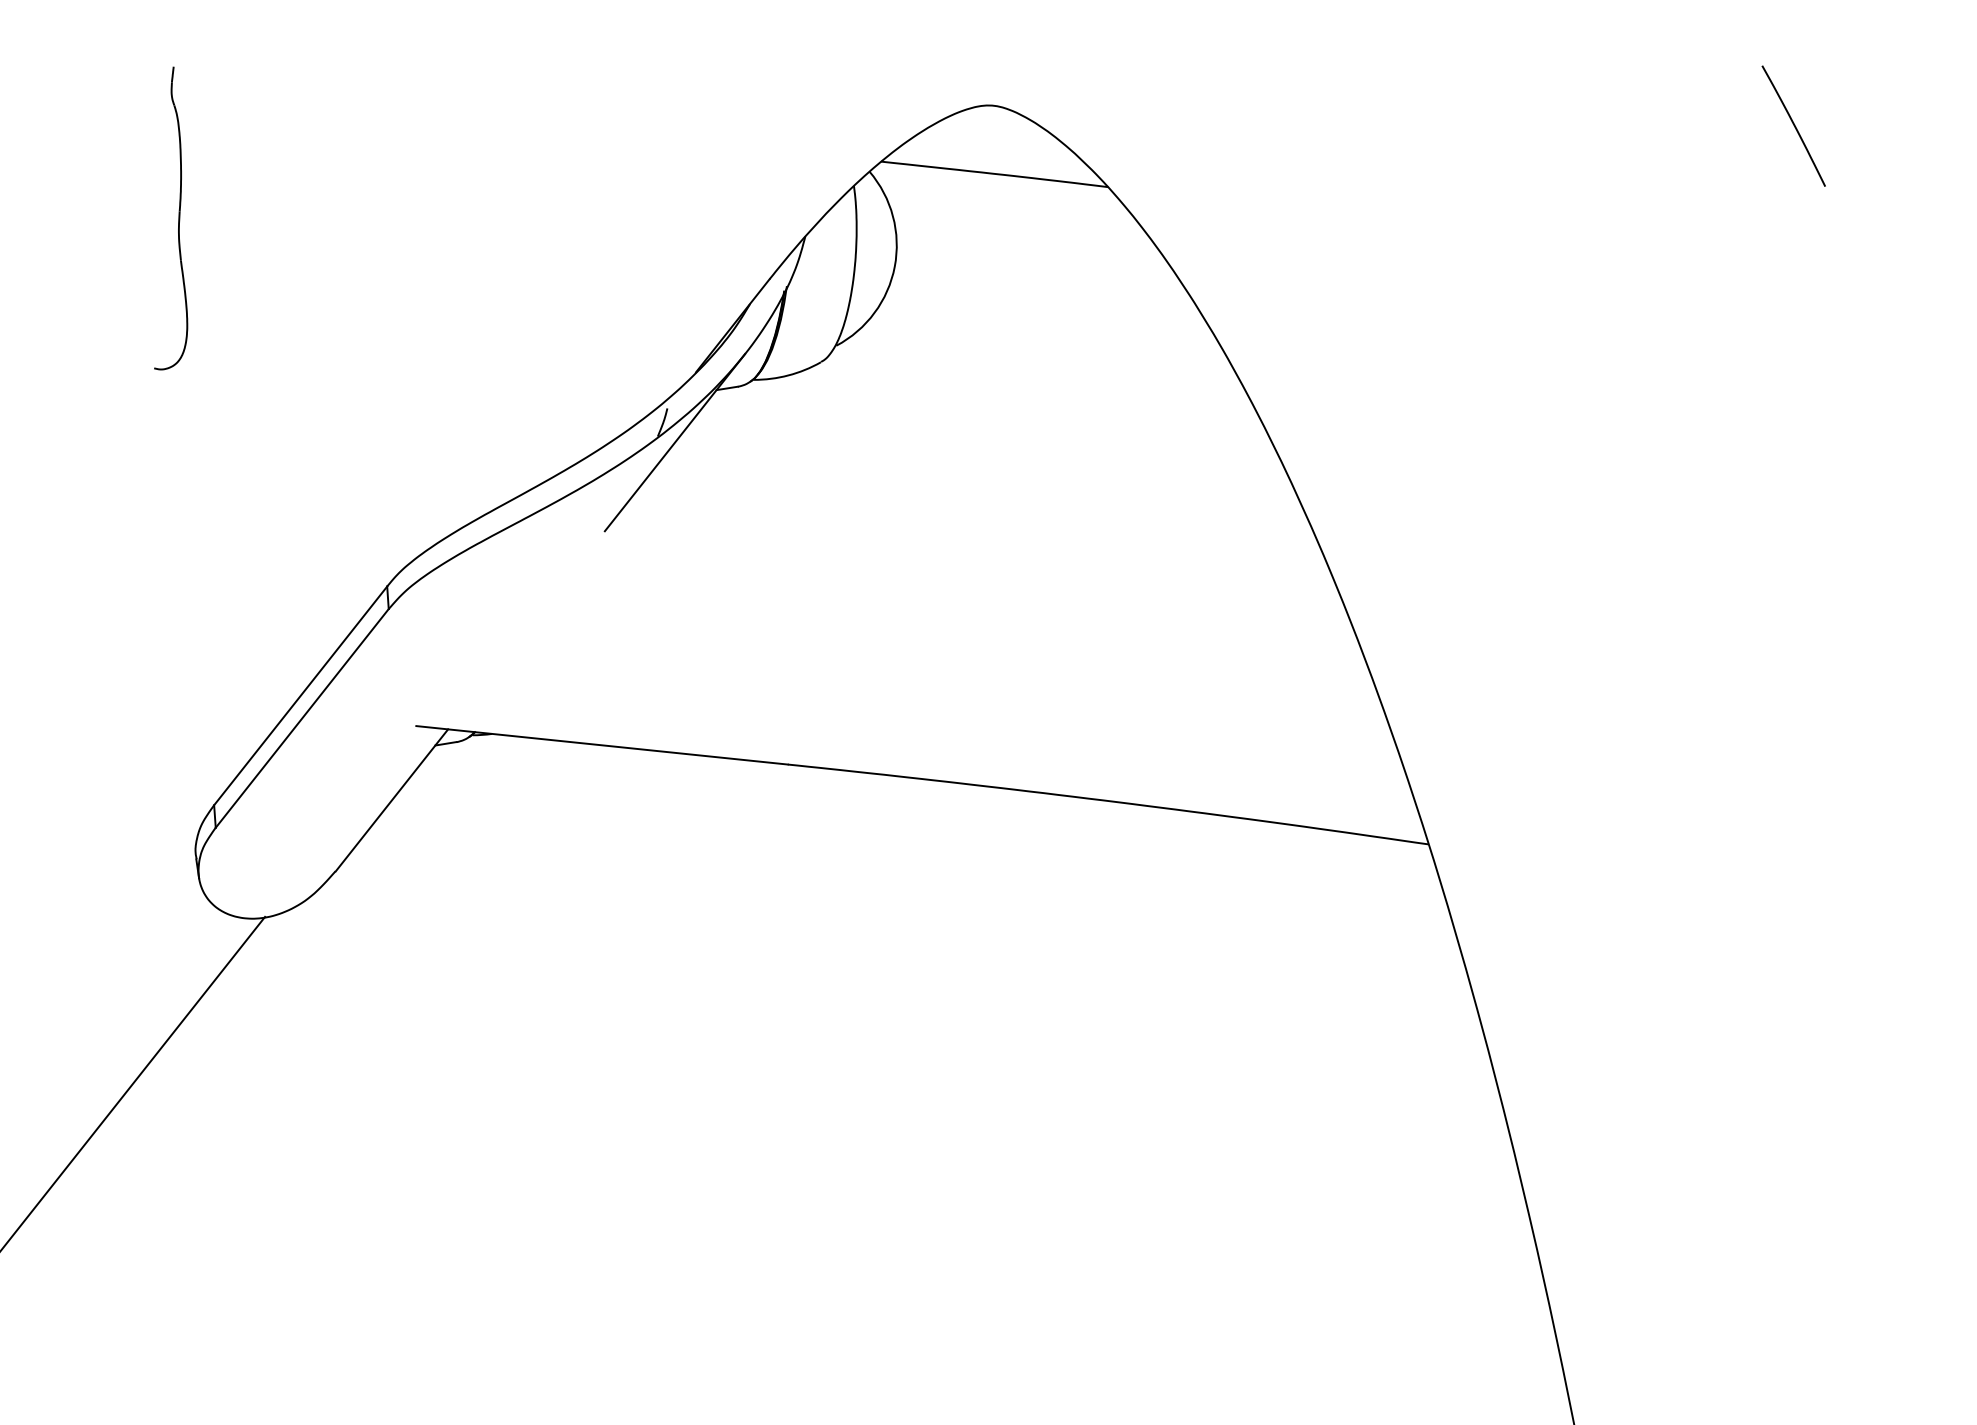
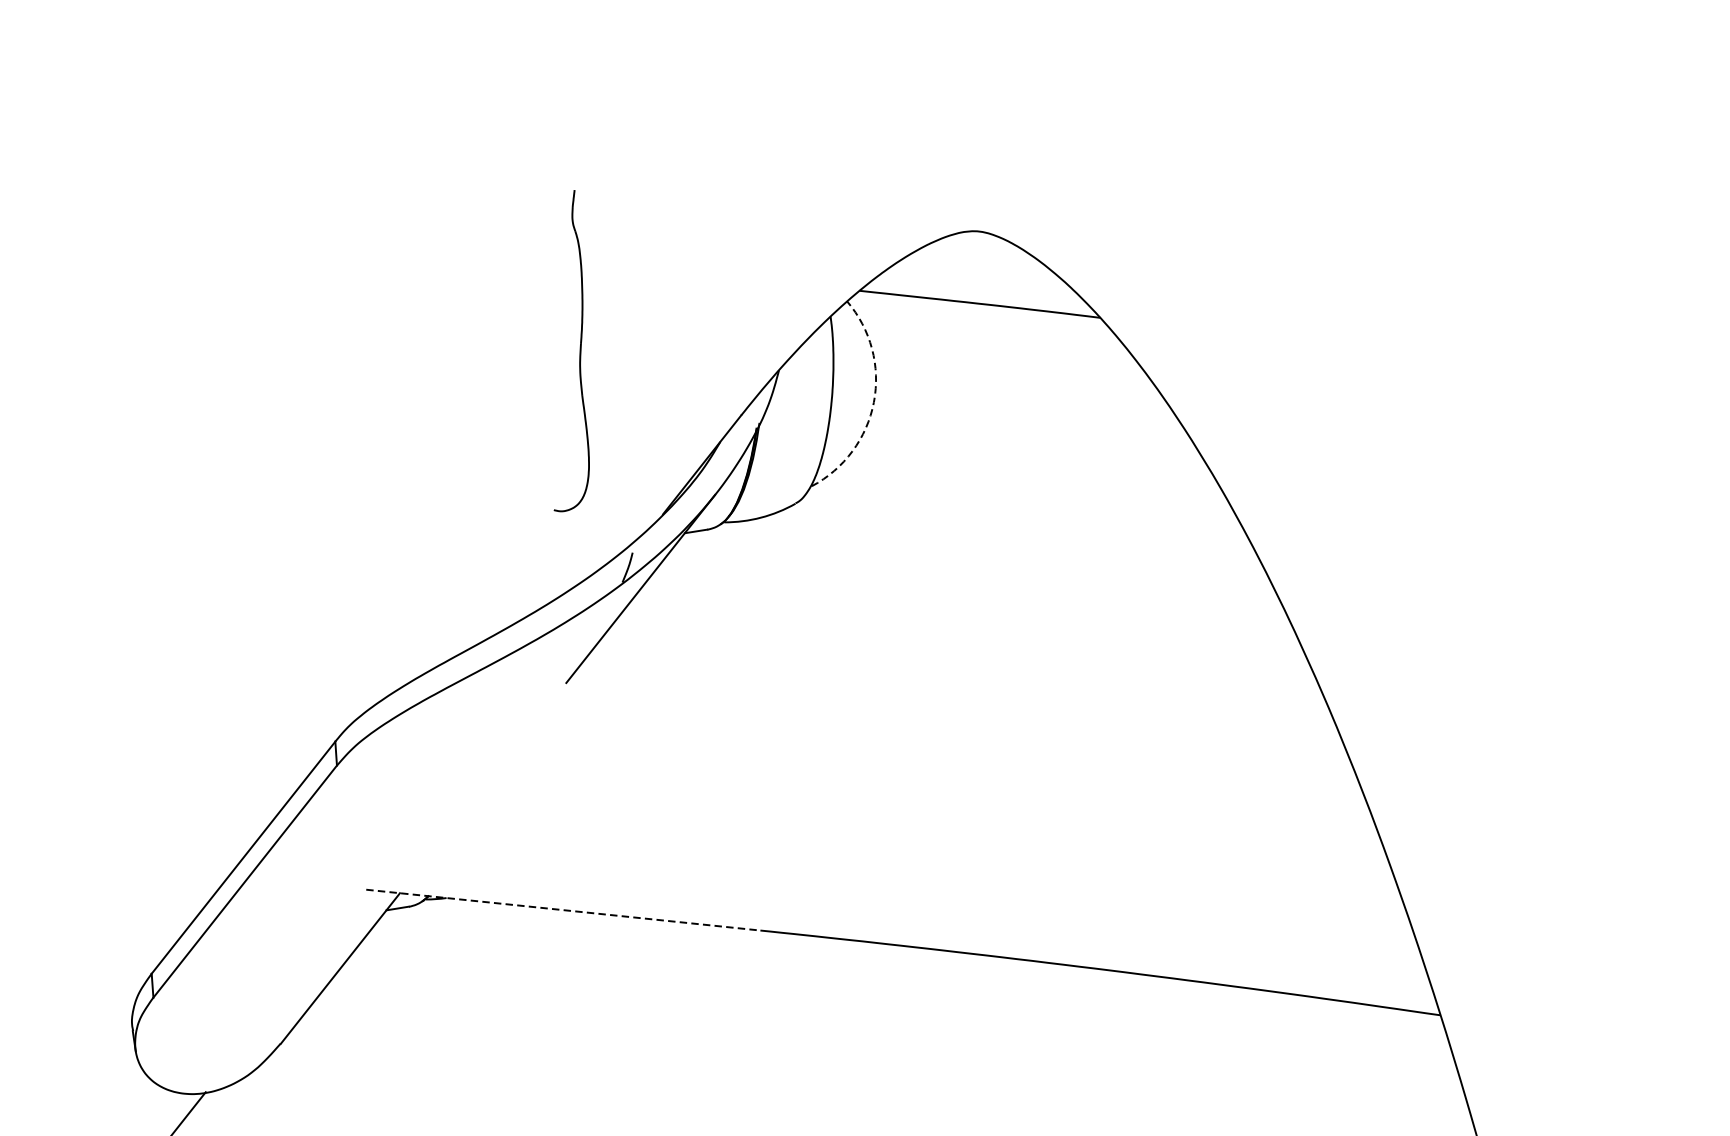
part: (178, 218) -> (579, 351), moved
arc: (894, 266) -> (873, 402), solid -> dashed
line: (602, 745) -> (563, 910), solid -> dashed

